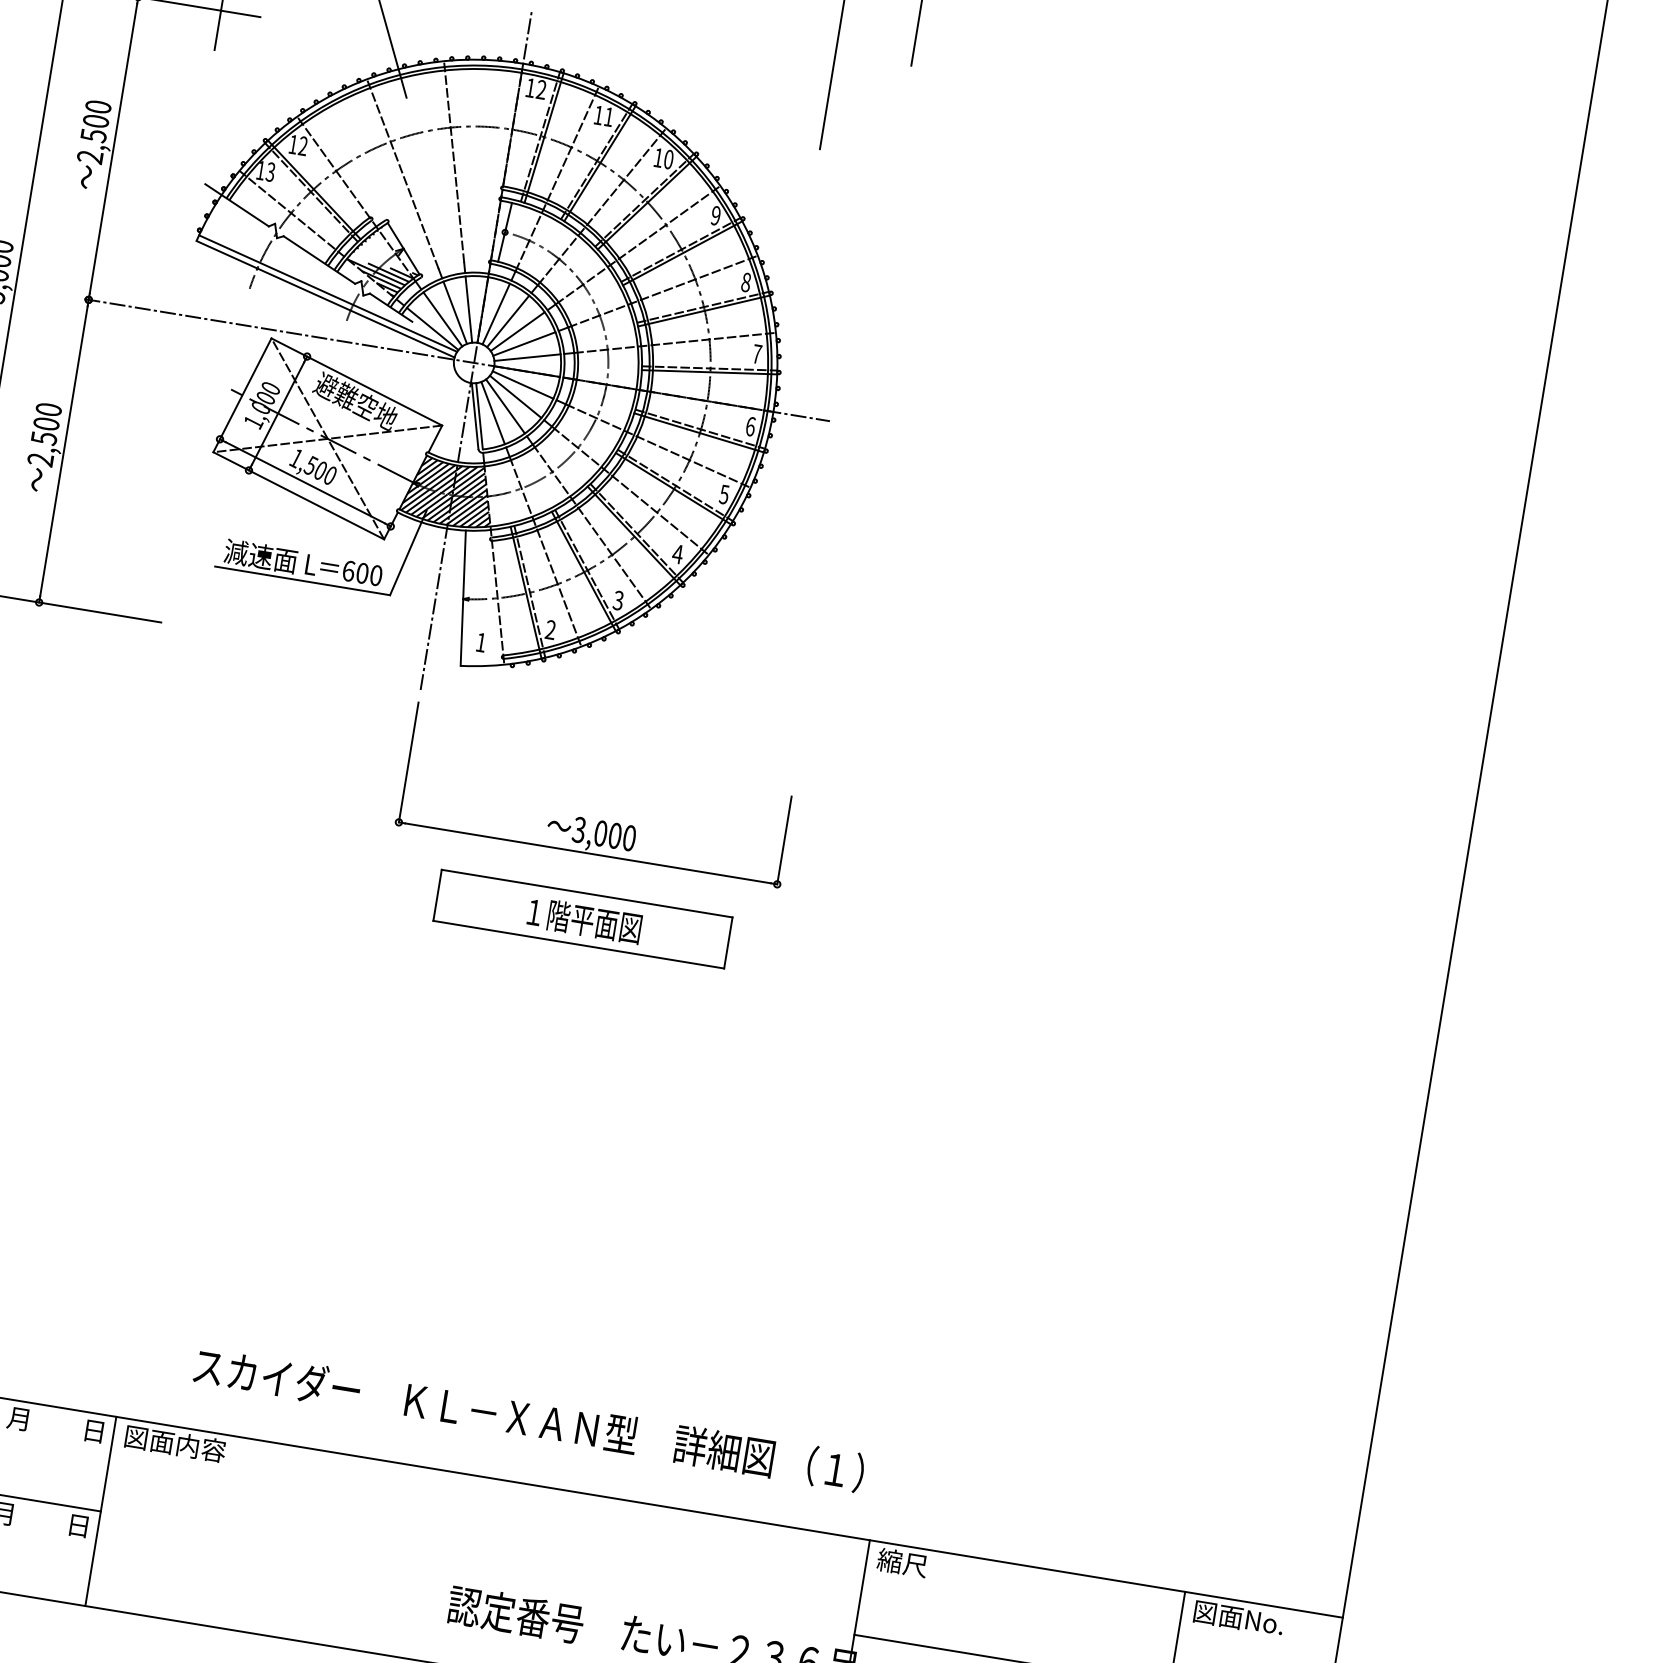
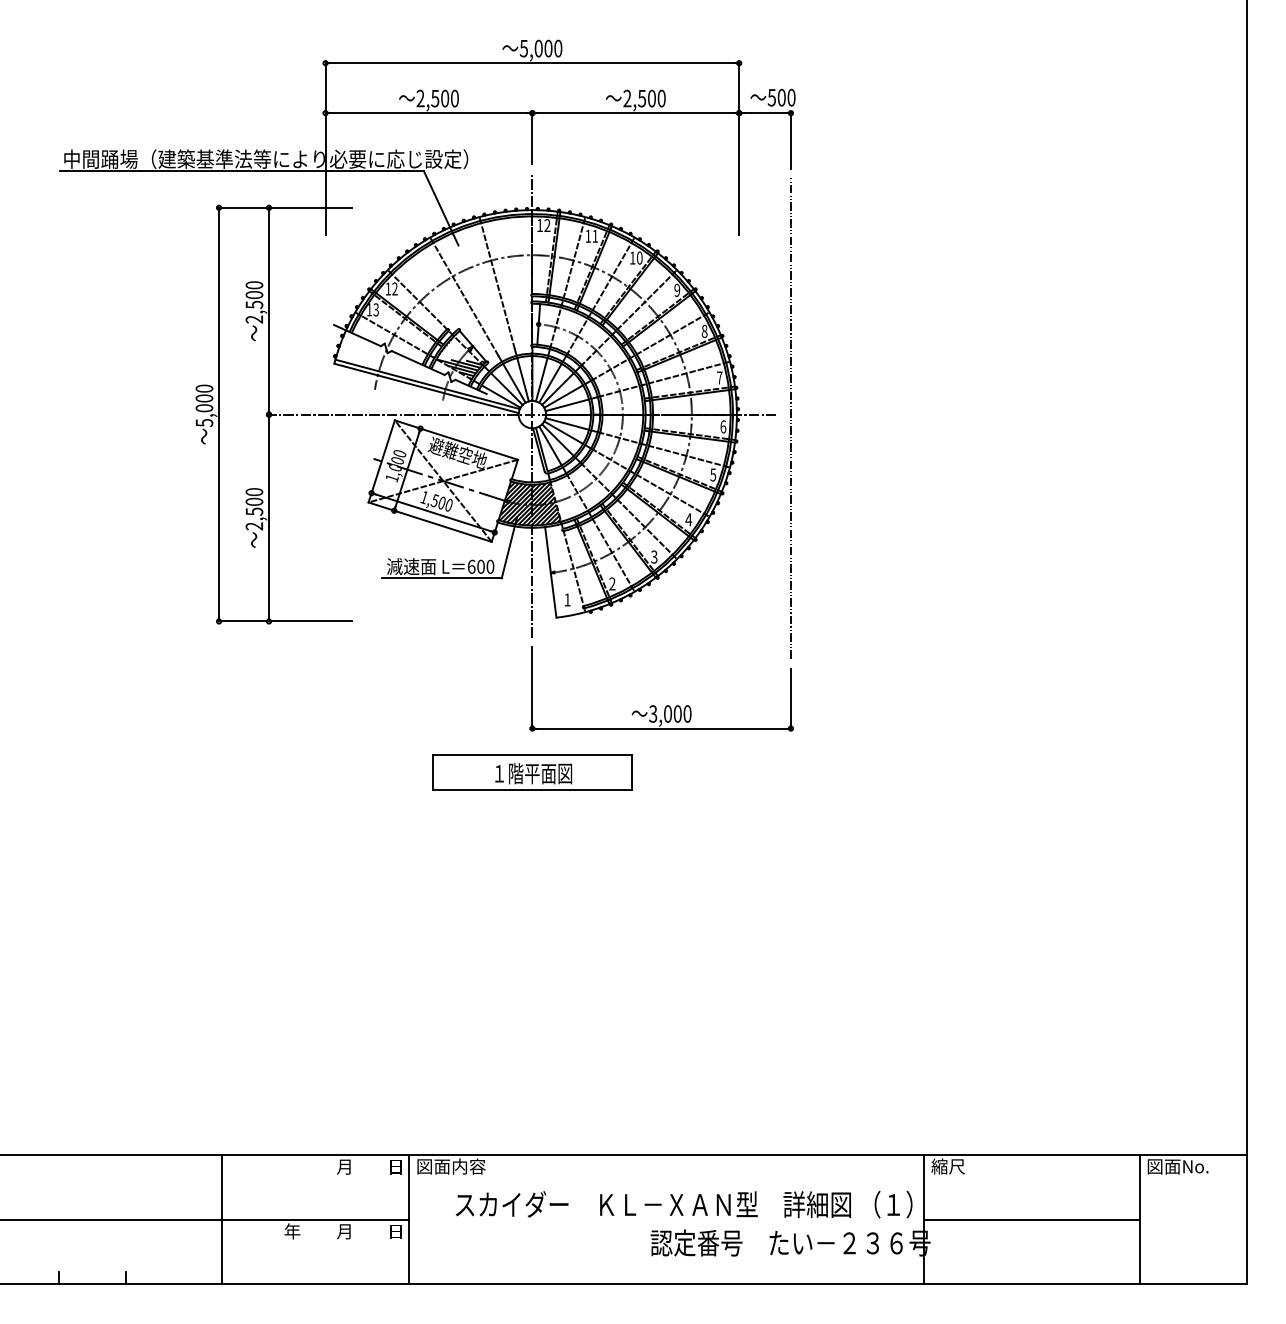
line: (851, 428) -> (790, 417), added
part: (583, 918) -> (532, 772), moved
text: (529, 1419) -> (684, 1204), moved

